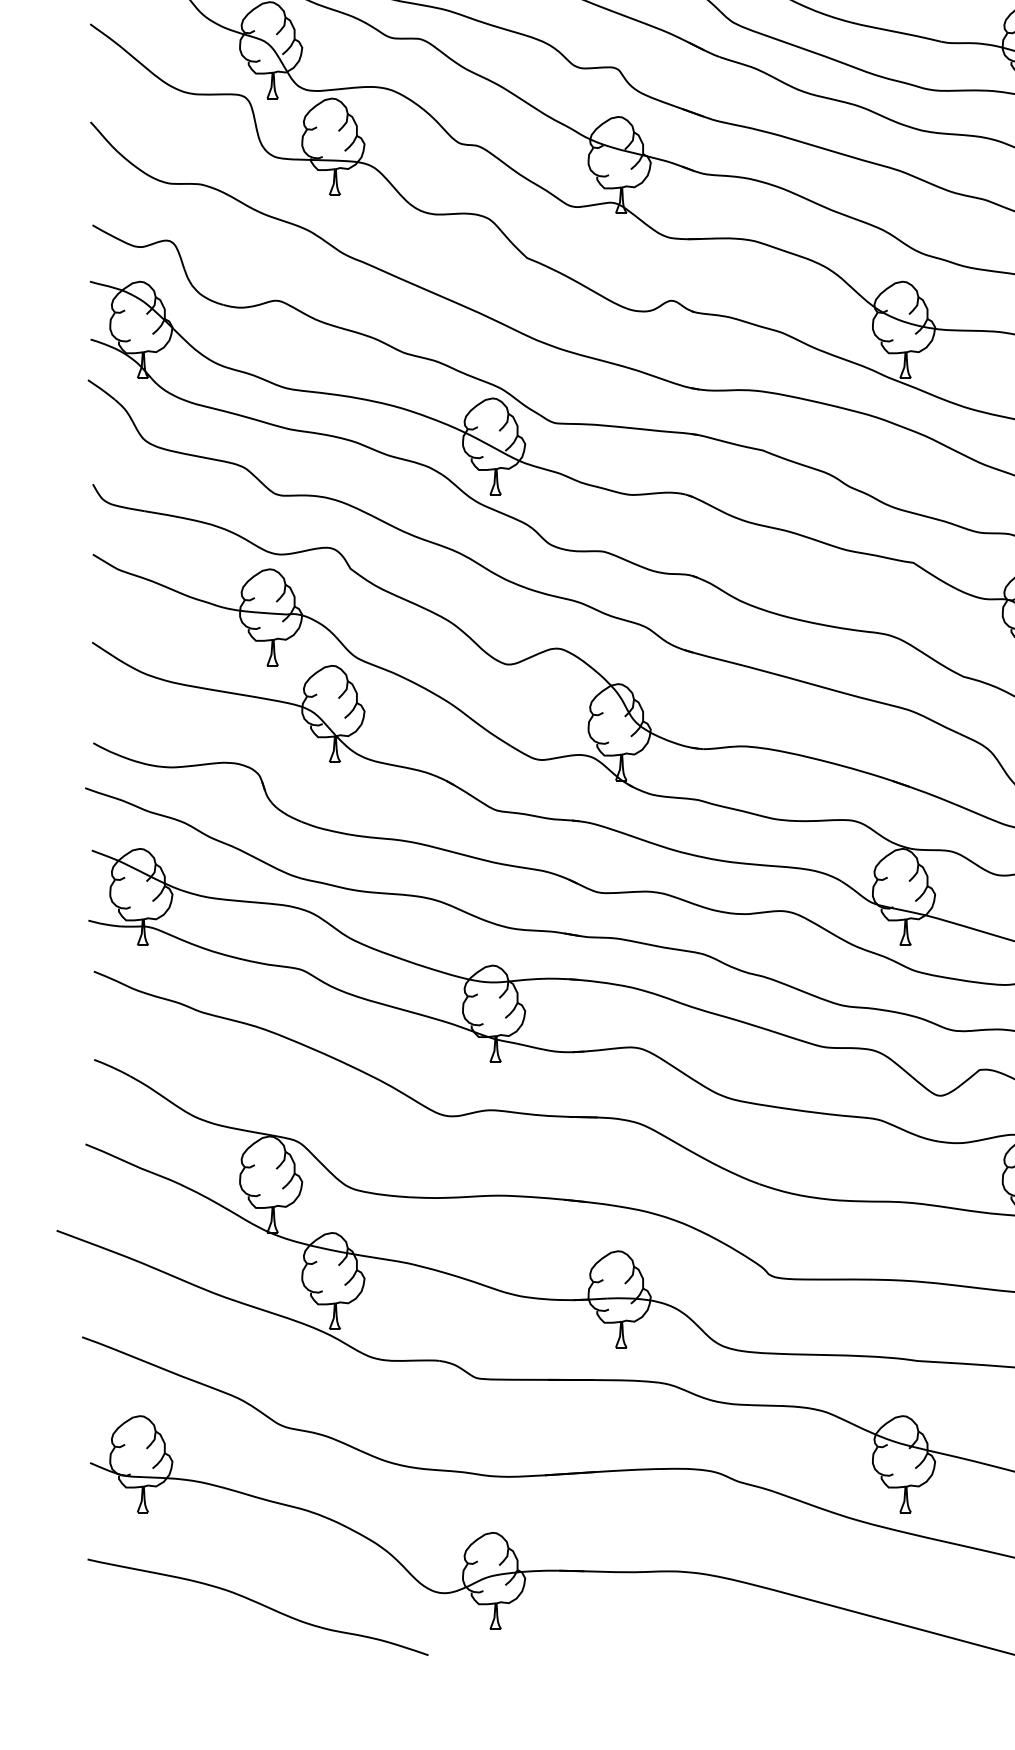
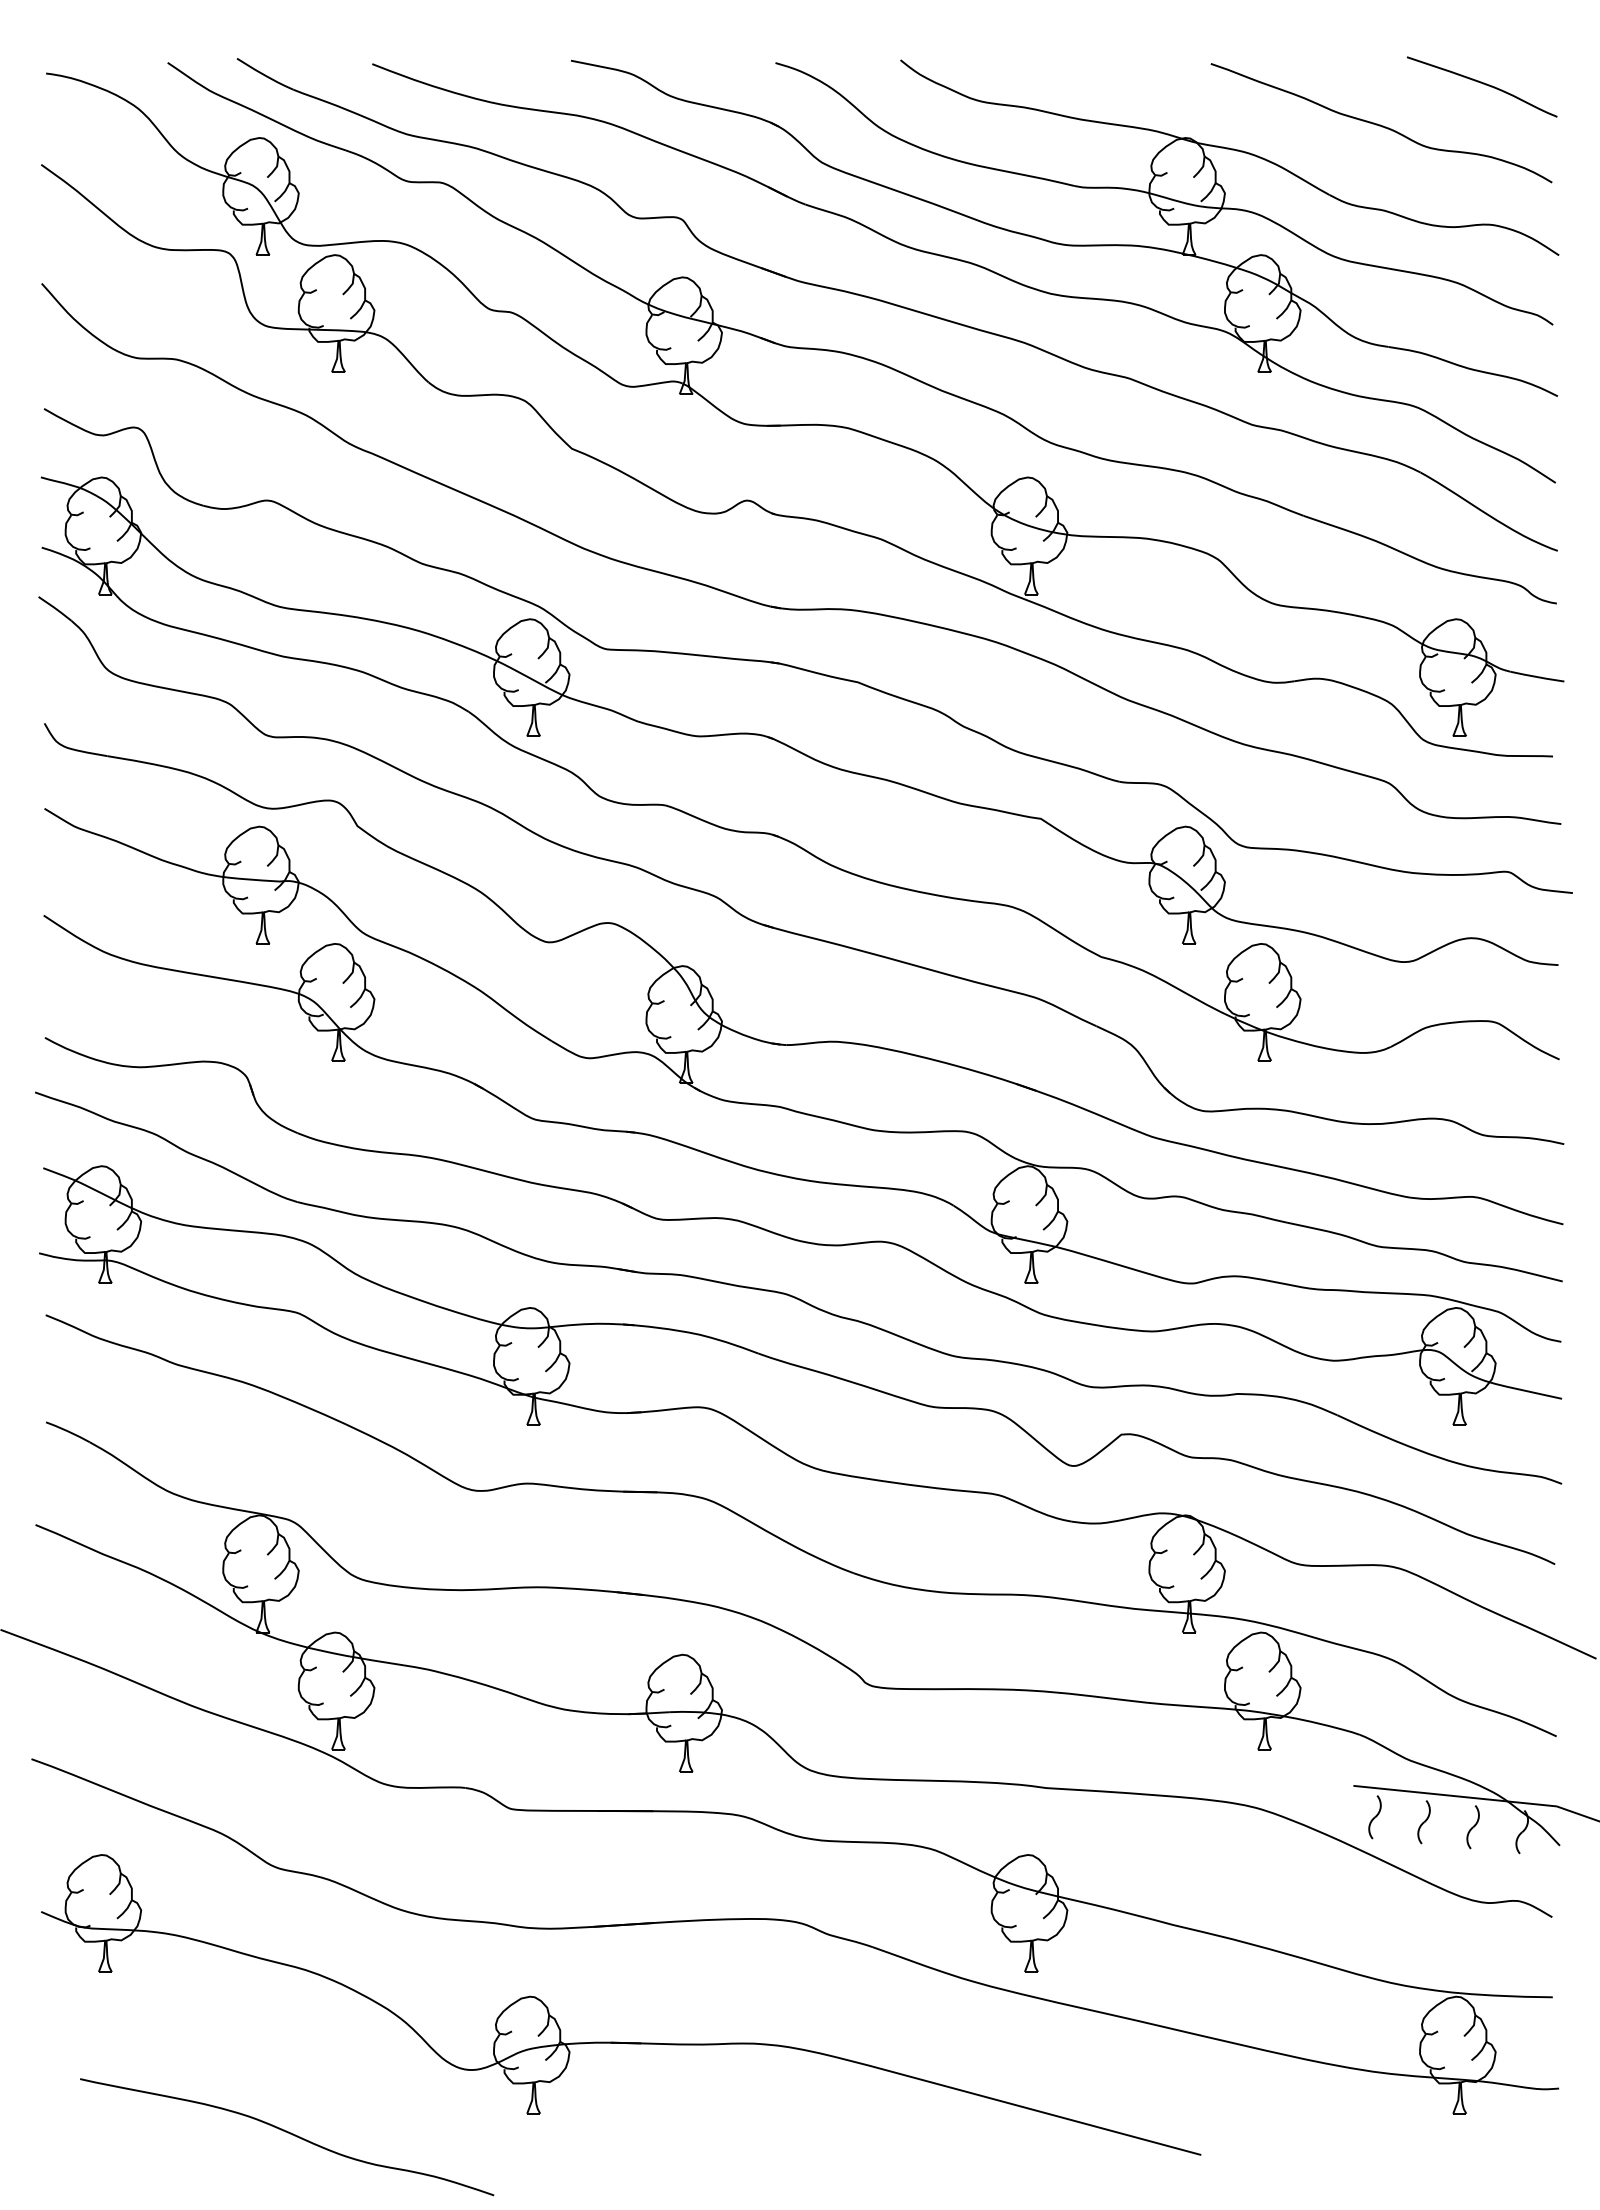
curve: (258, 1604) -> (287, 2133), moved

